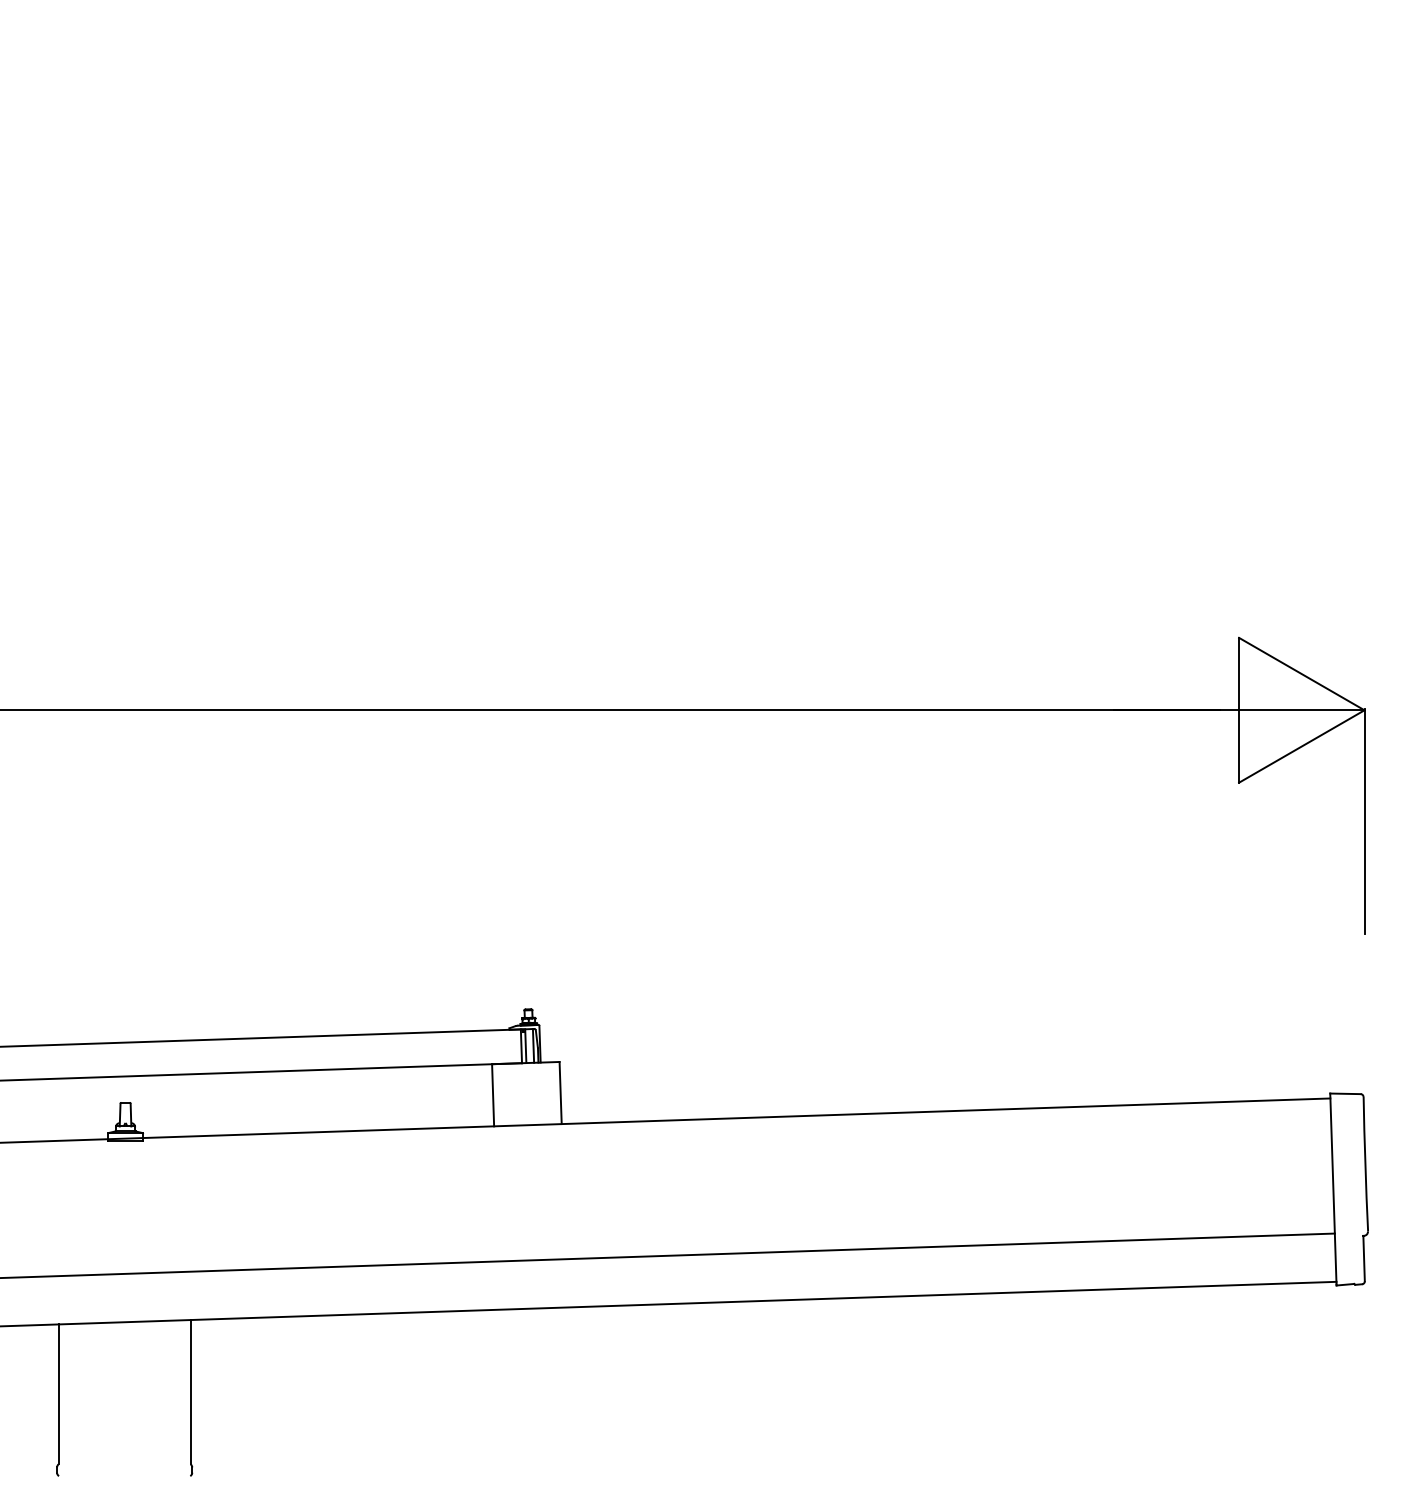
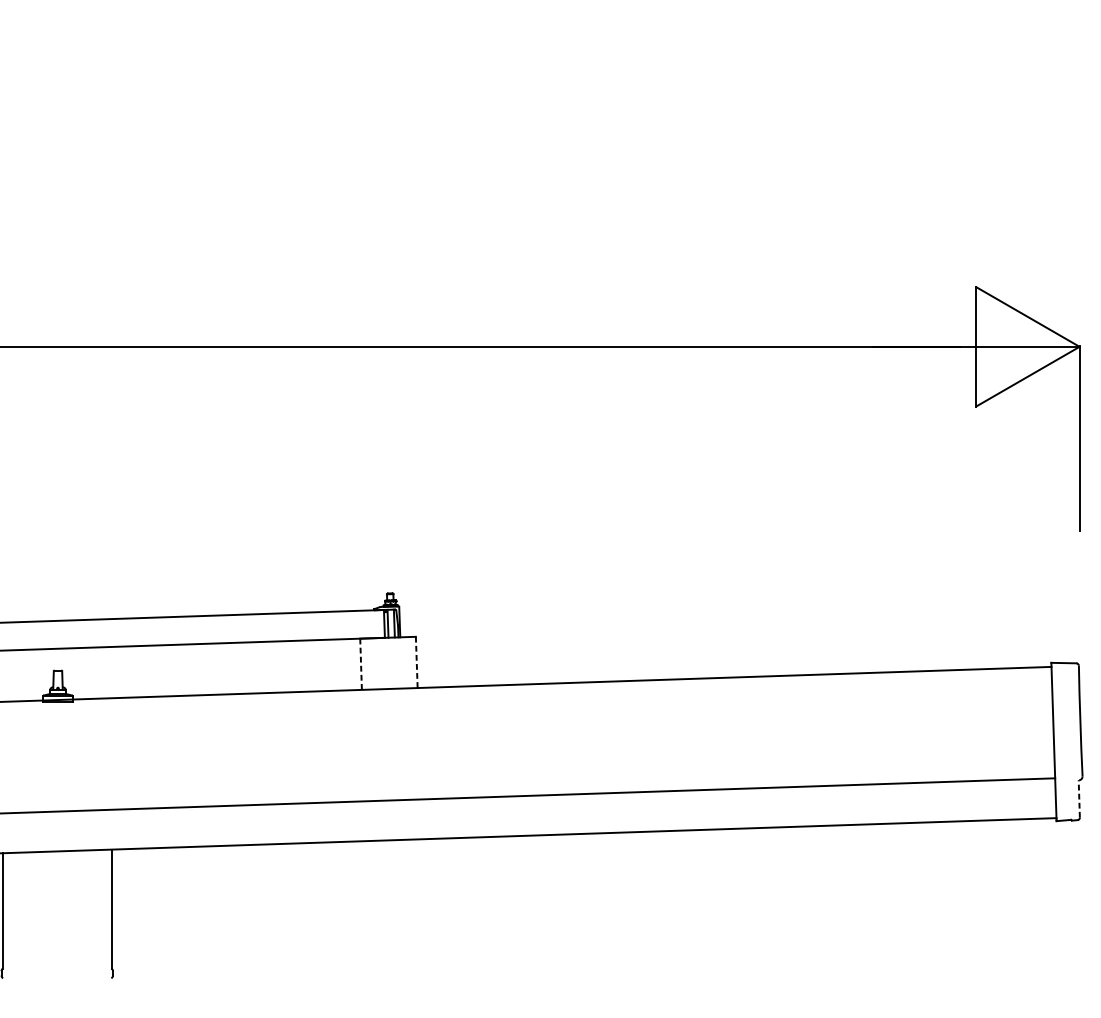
line: (560, 1093) -> (416, 662), solid -> dashed
line: (493, 1095) -> (361, 664), solid -> dashed
line: (1364, 1258) -> (1079, 798), solid -> dashed

